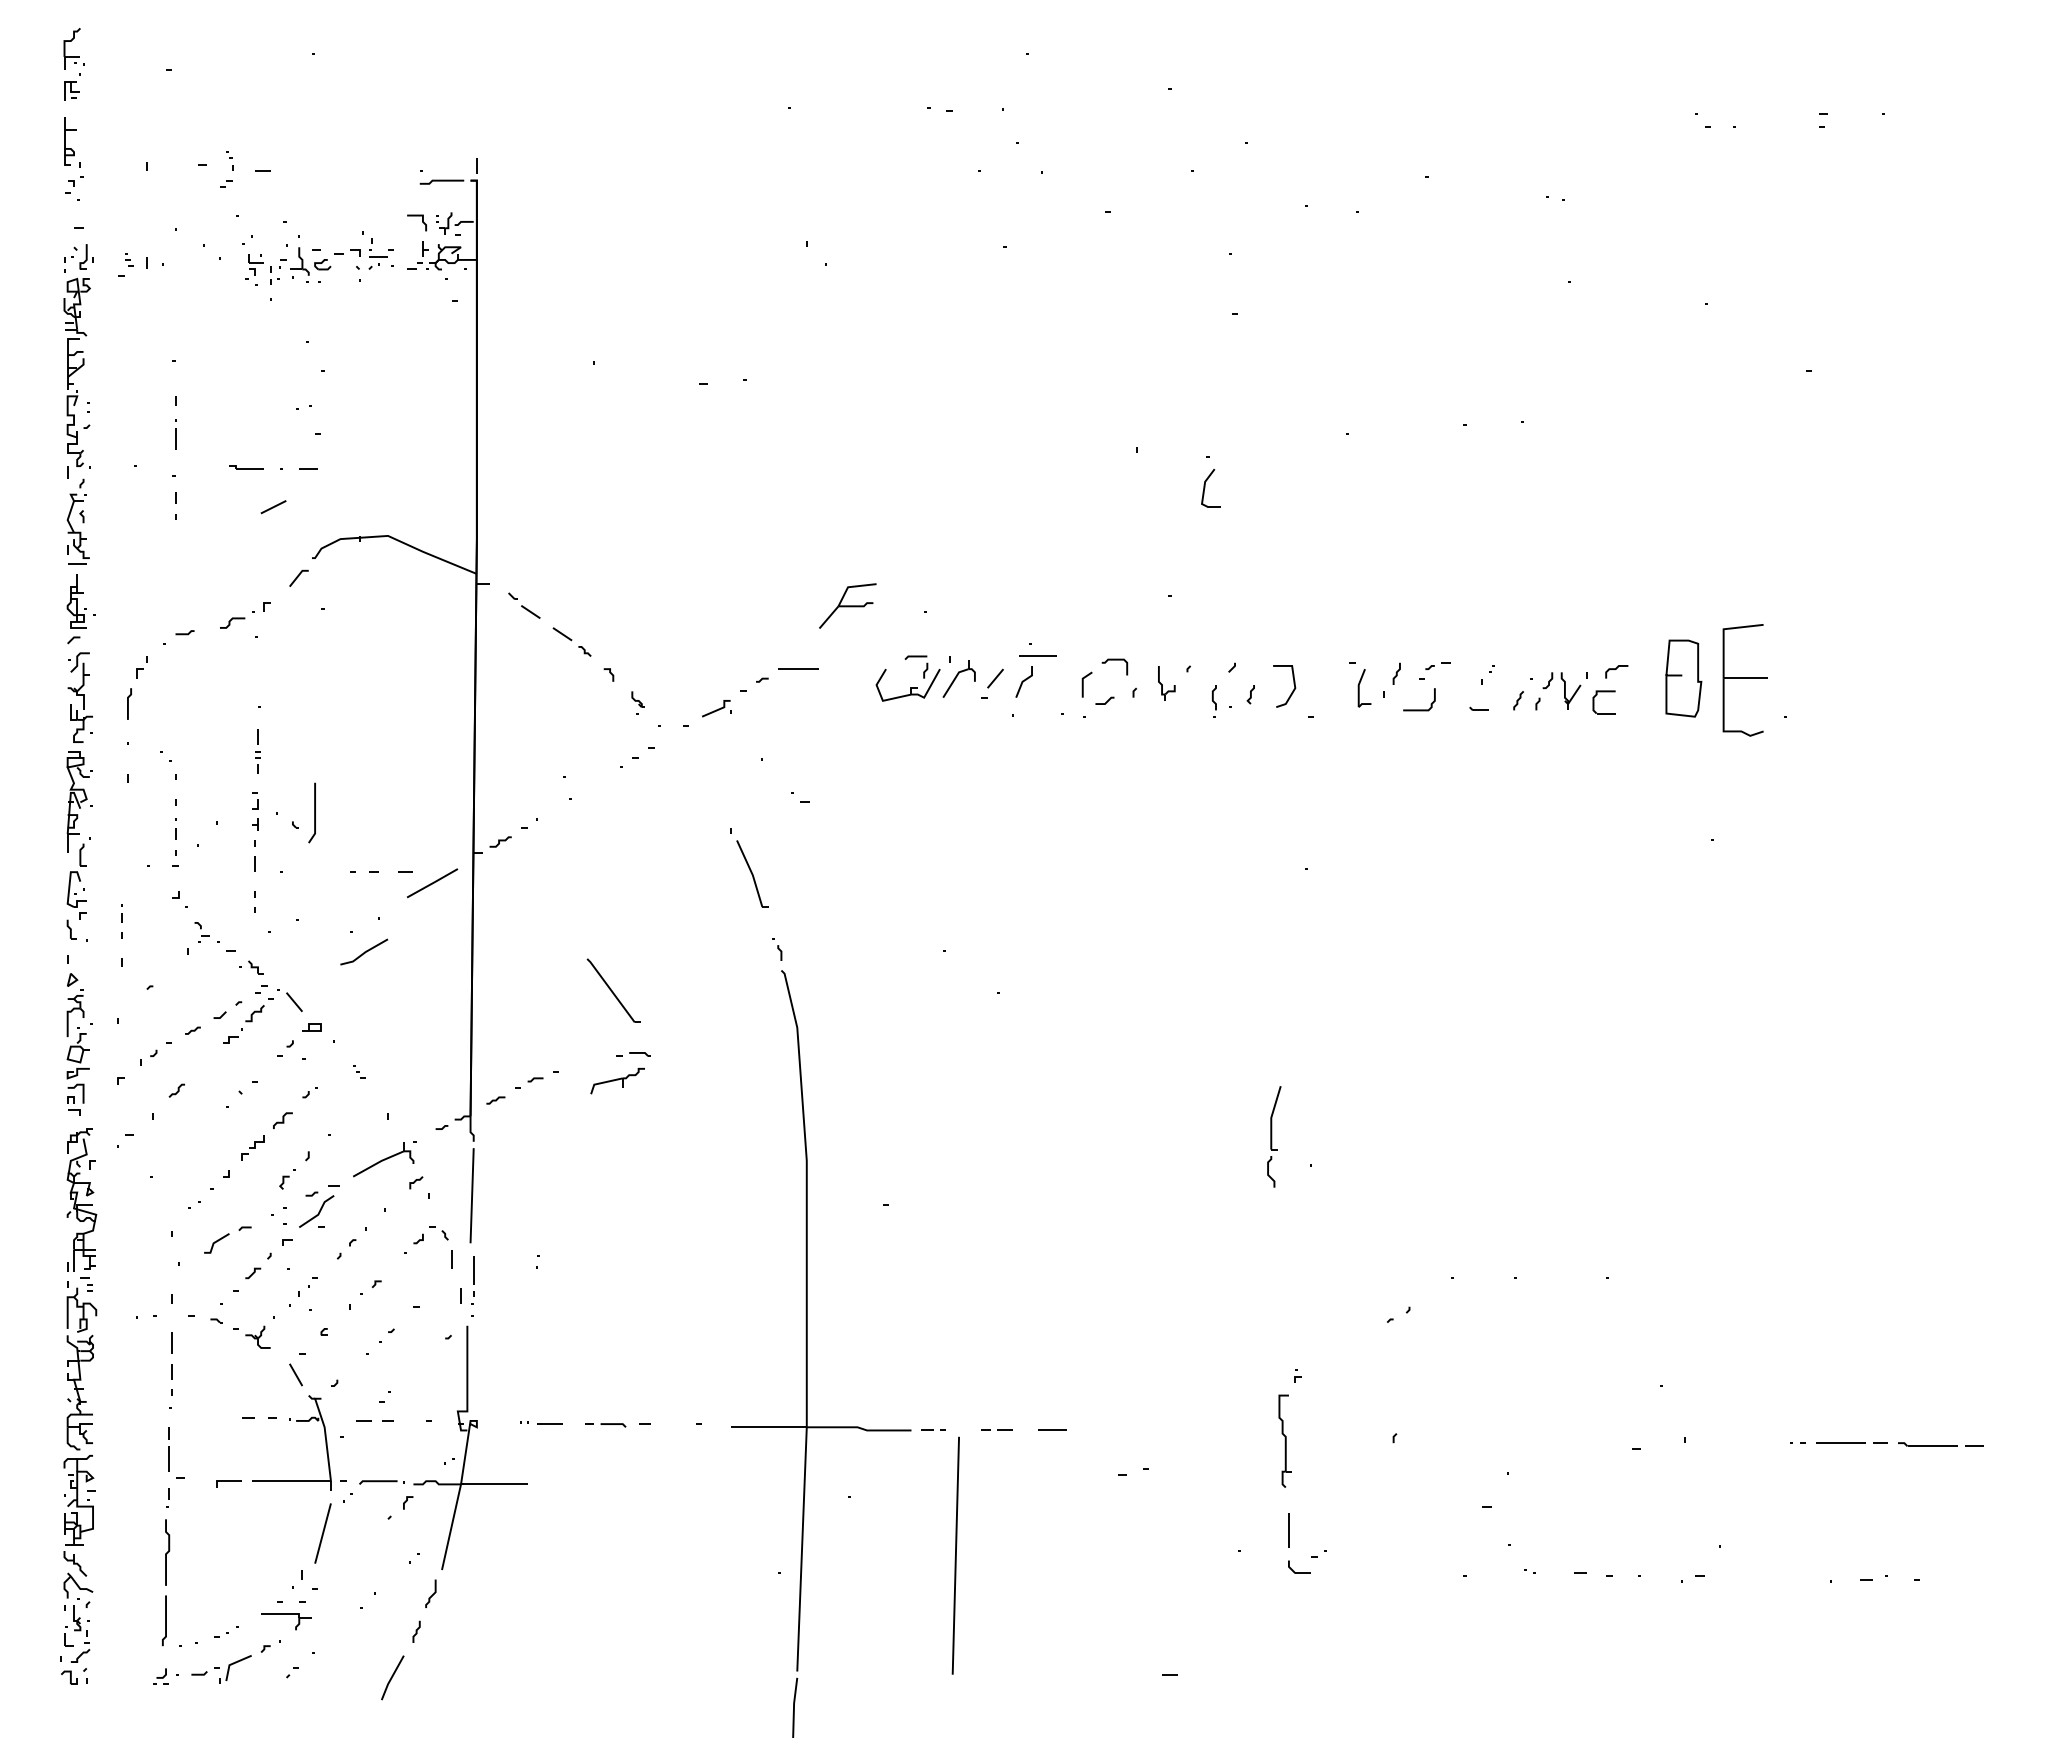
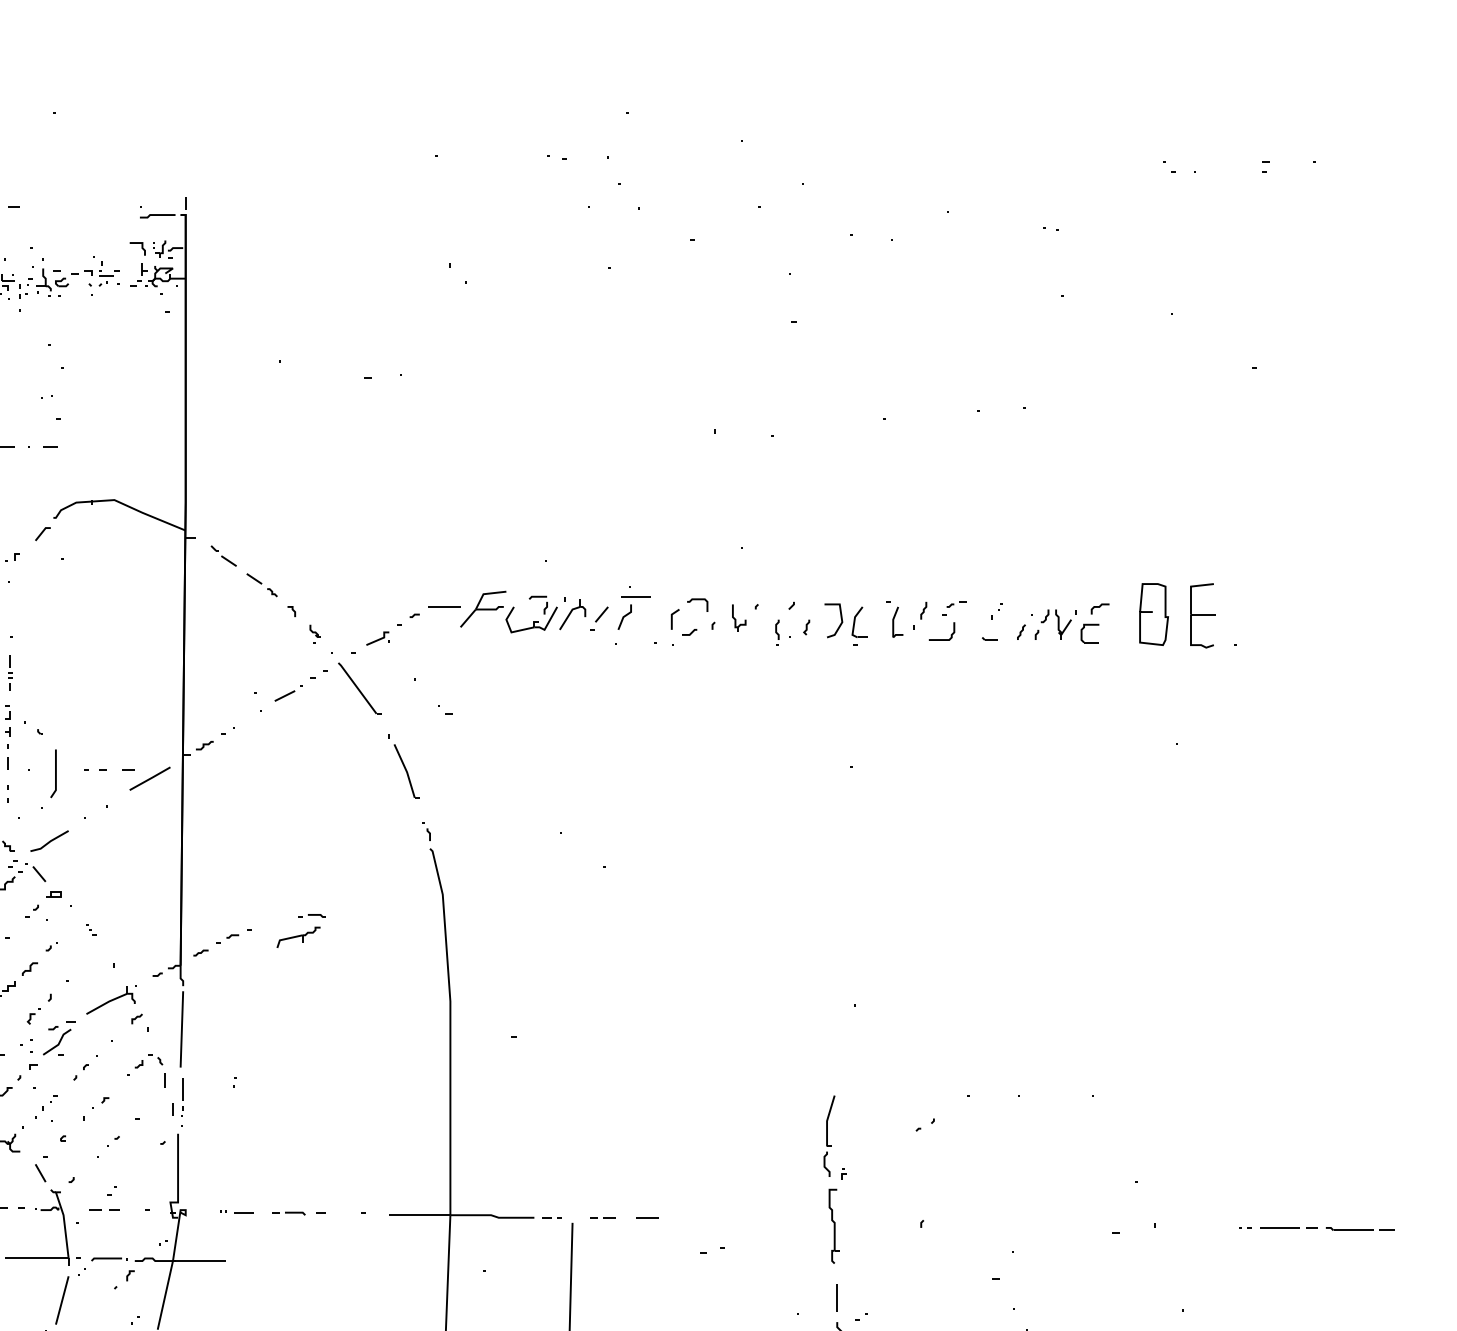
part: (1210, 488) -> (859, 622), moved
line: (273, 507) -> (284, 696), moved
part: (847, 605) -> (483, 608), moved
part: (1745, 679) -> (1203, 615), size x0.71
line: (314, 812) -> (55, 773), moved
line: (364, 951) -> (49, 840), moved
part: (613, 990) -> (359, 688), moved
part: (1274, 1136) -> (829, 1135), moved

